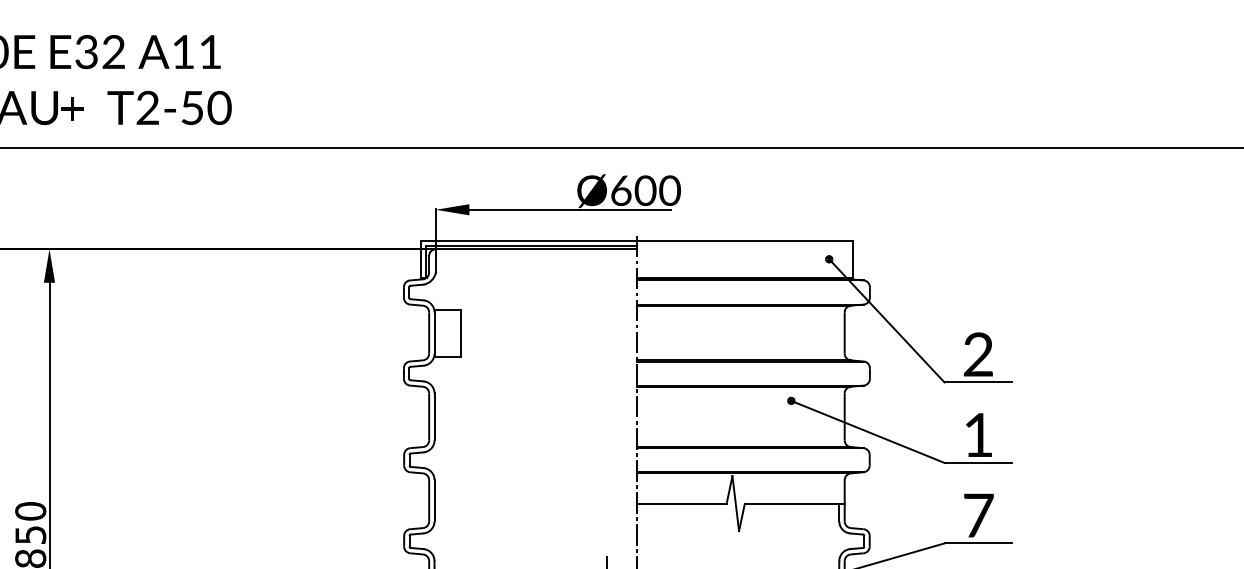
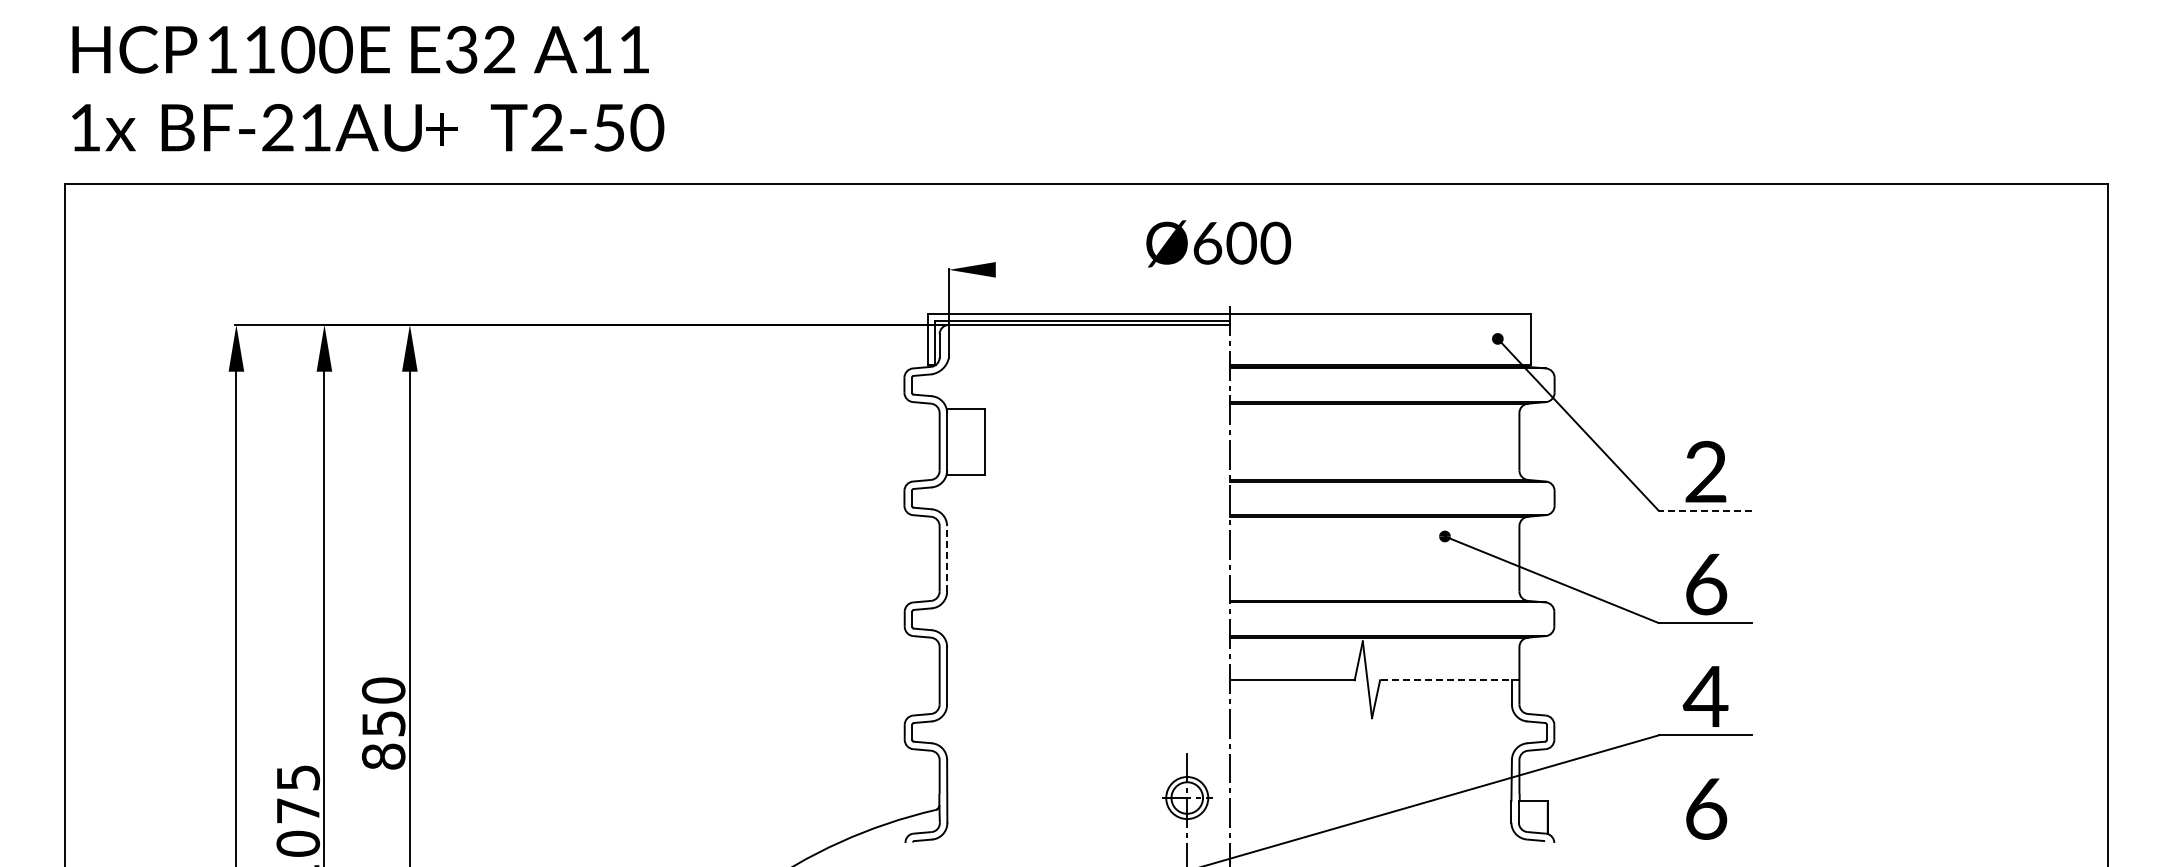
line: (570, 209) -> (1136, 269), removed
line: (978, 382) -> (1705, 510), solid -> dashed
line: (434, 416) -> (947, 558), solid -> dashed
text: (978, 435) -> (1706, 584), 1 -> 6
line: (794, 504) -> (1449, 680), solid -> dashed
text: (978, 515) -> (1705, 696), 7 -> 4

